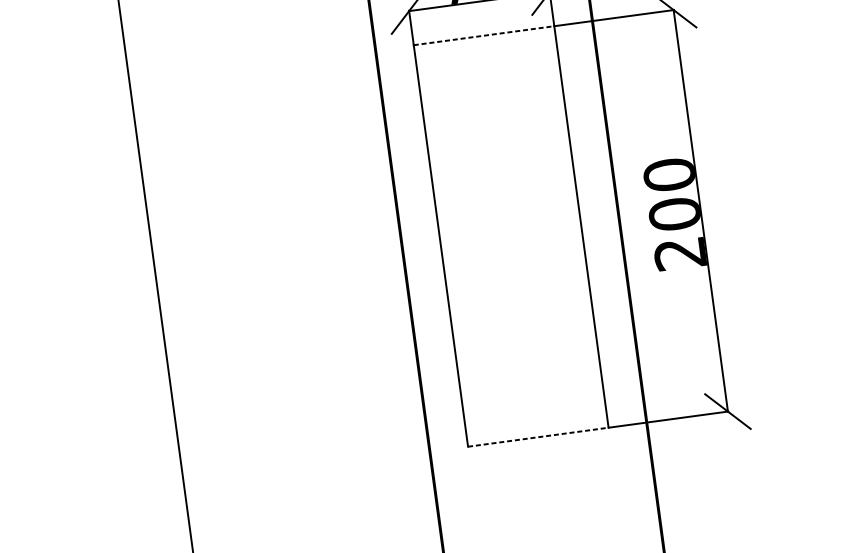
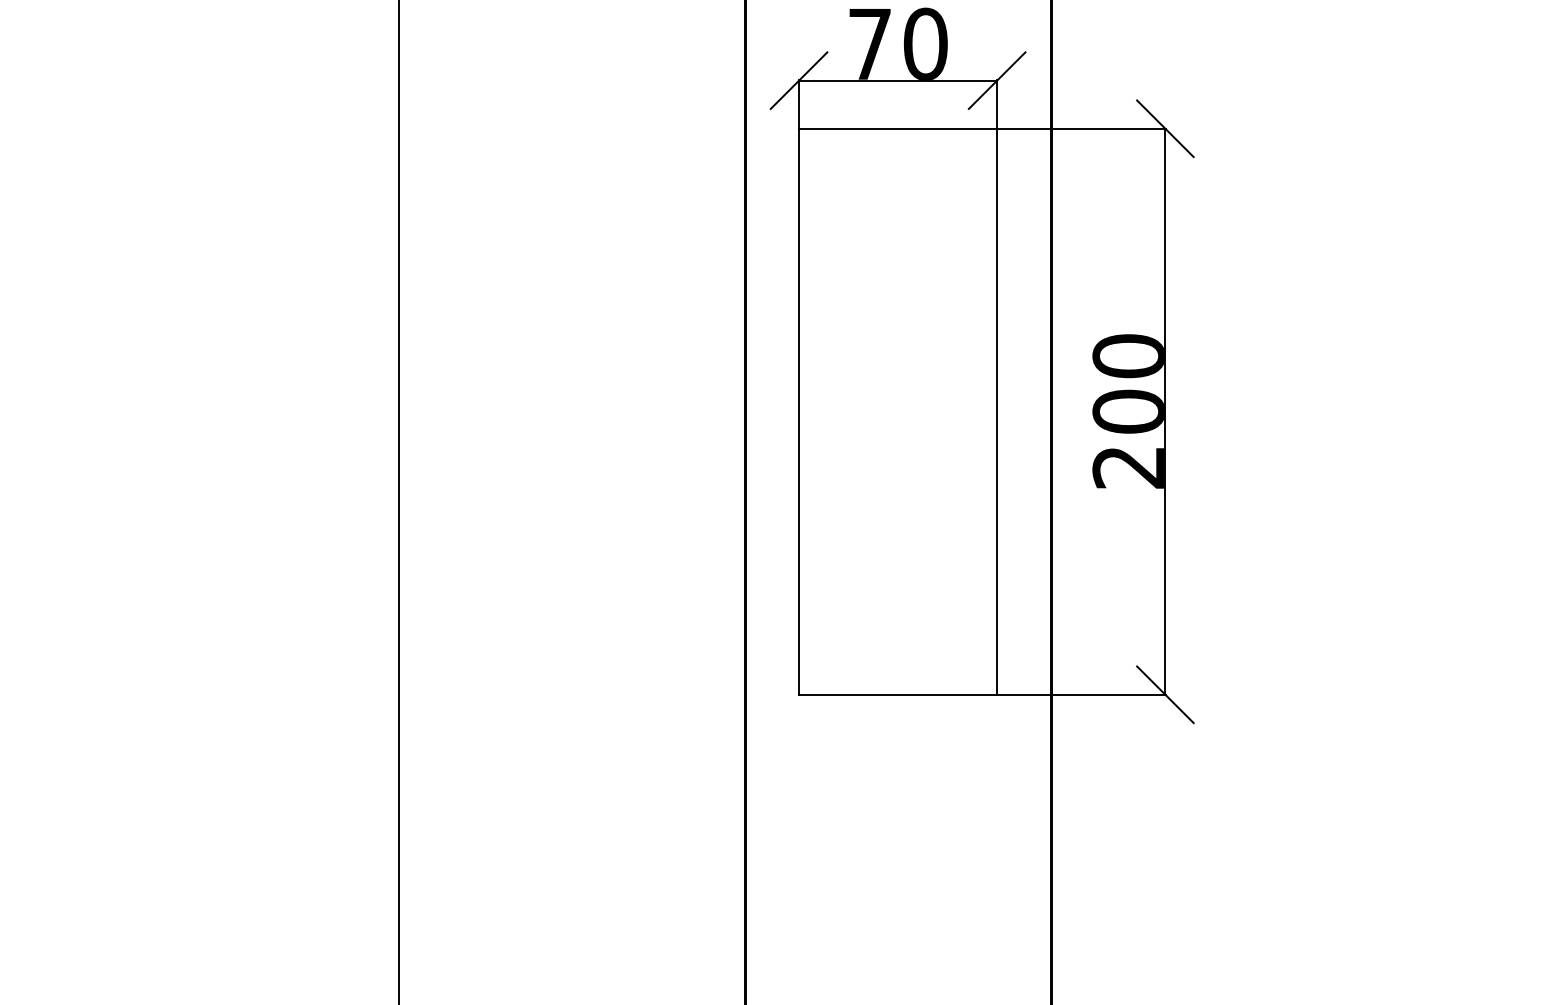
line: (484, 35) -> (898, 128), dashed -> solid
line: (538, 436) -> (898, 694), dashed -> solid

